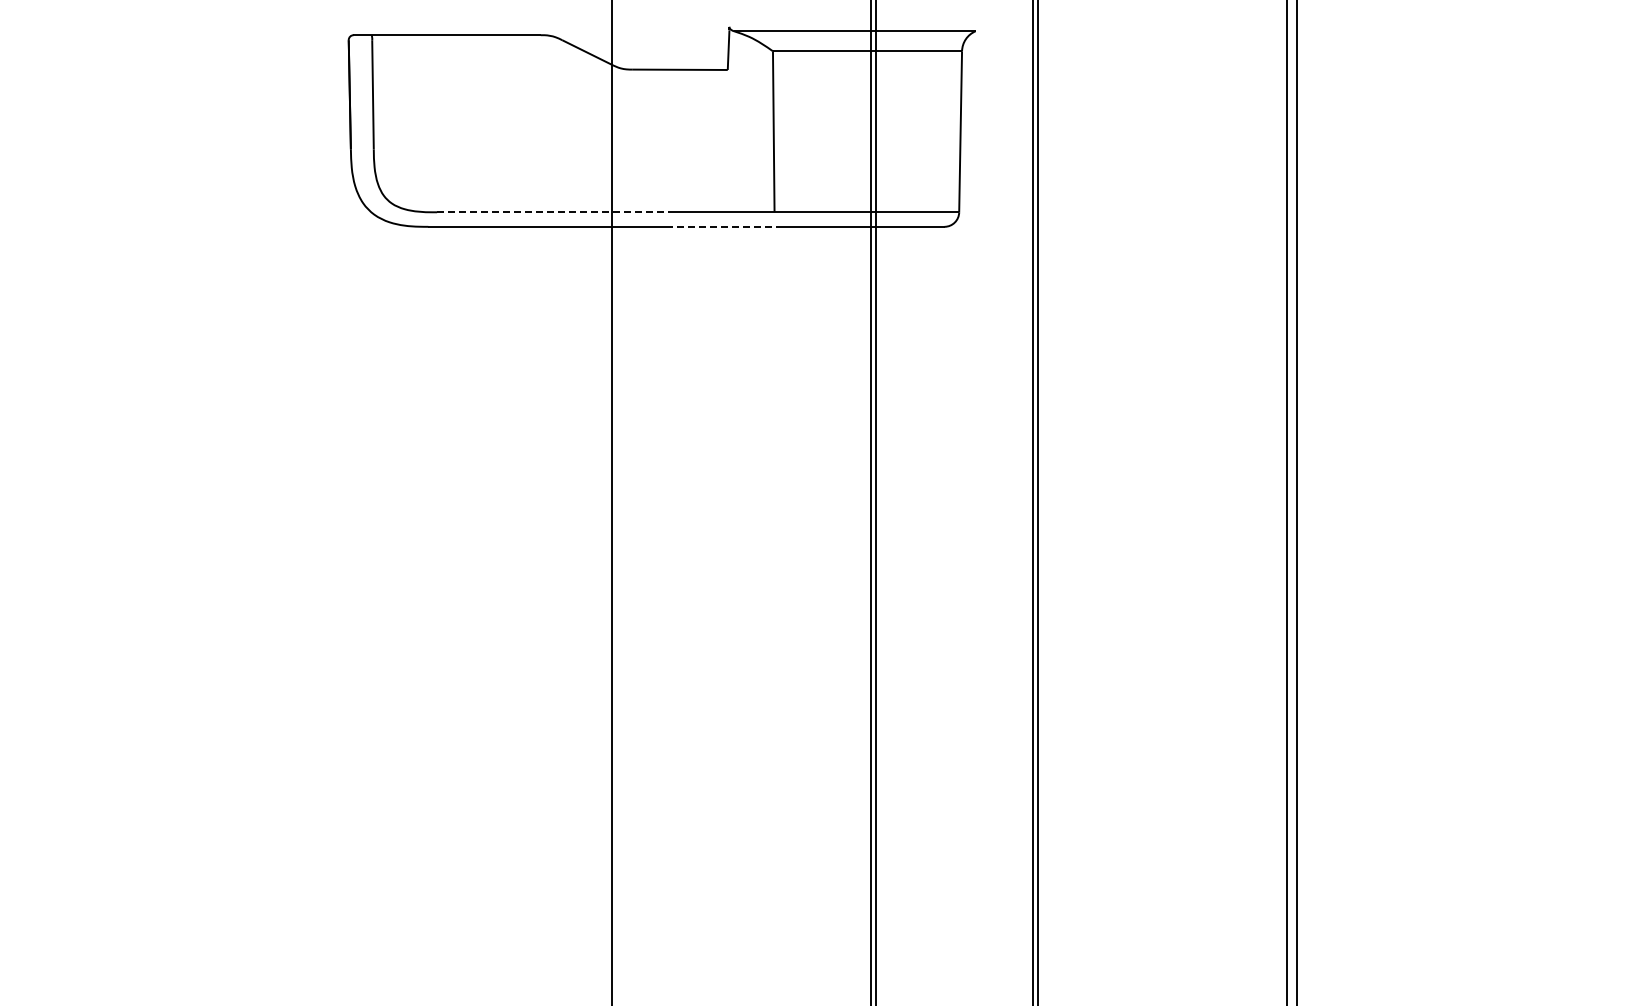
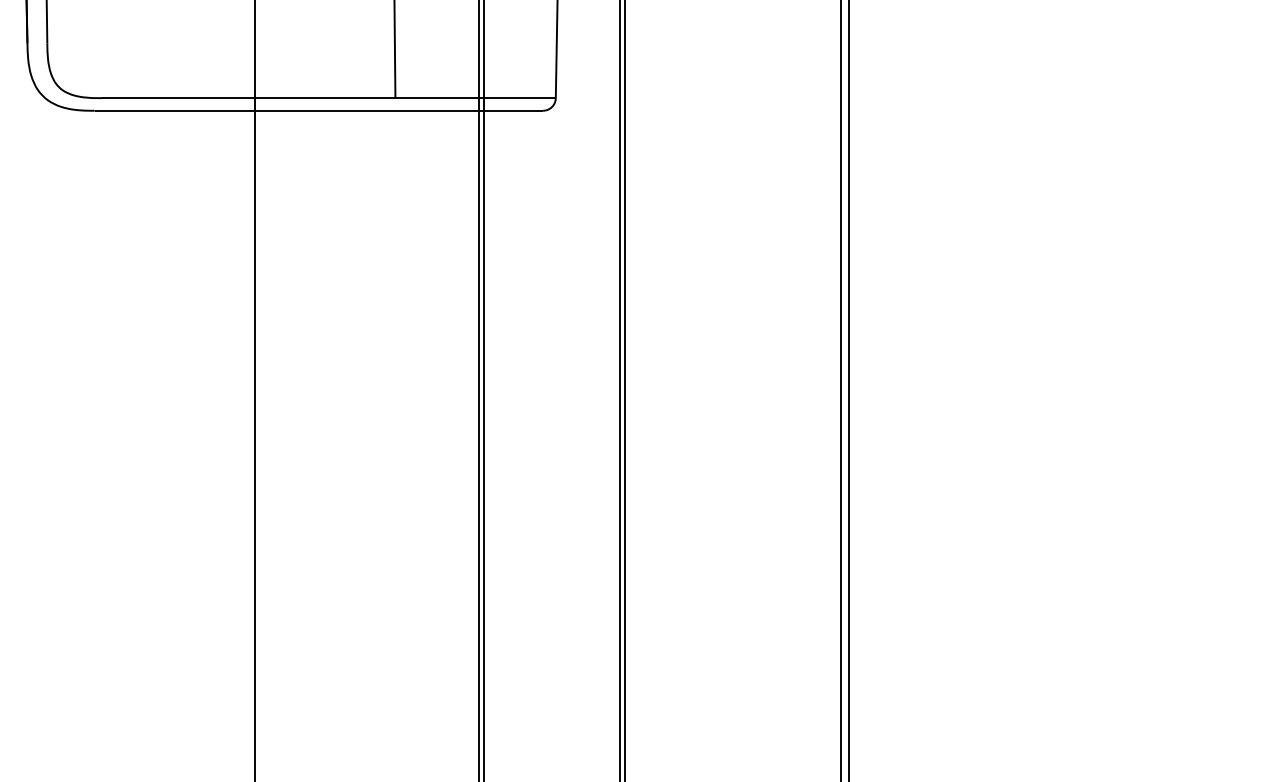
line: (555, 212) -> (205, 98), dashed -> solid
line: (727, 226) -> (354, 110), dashed -> solid

